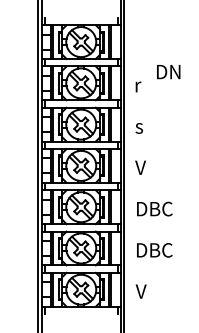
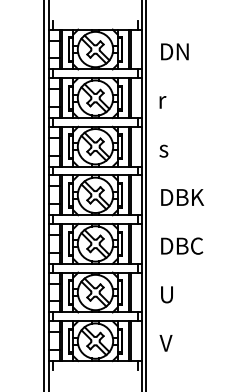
text: (168, 72) -> (174, 52), moved
text: (154, 167) -> (181, 197), V -> DBK
text: (154, 250) -> (181, 294), DBC -> U

